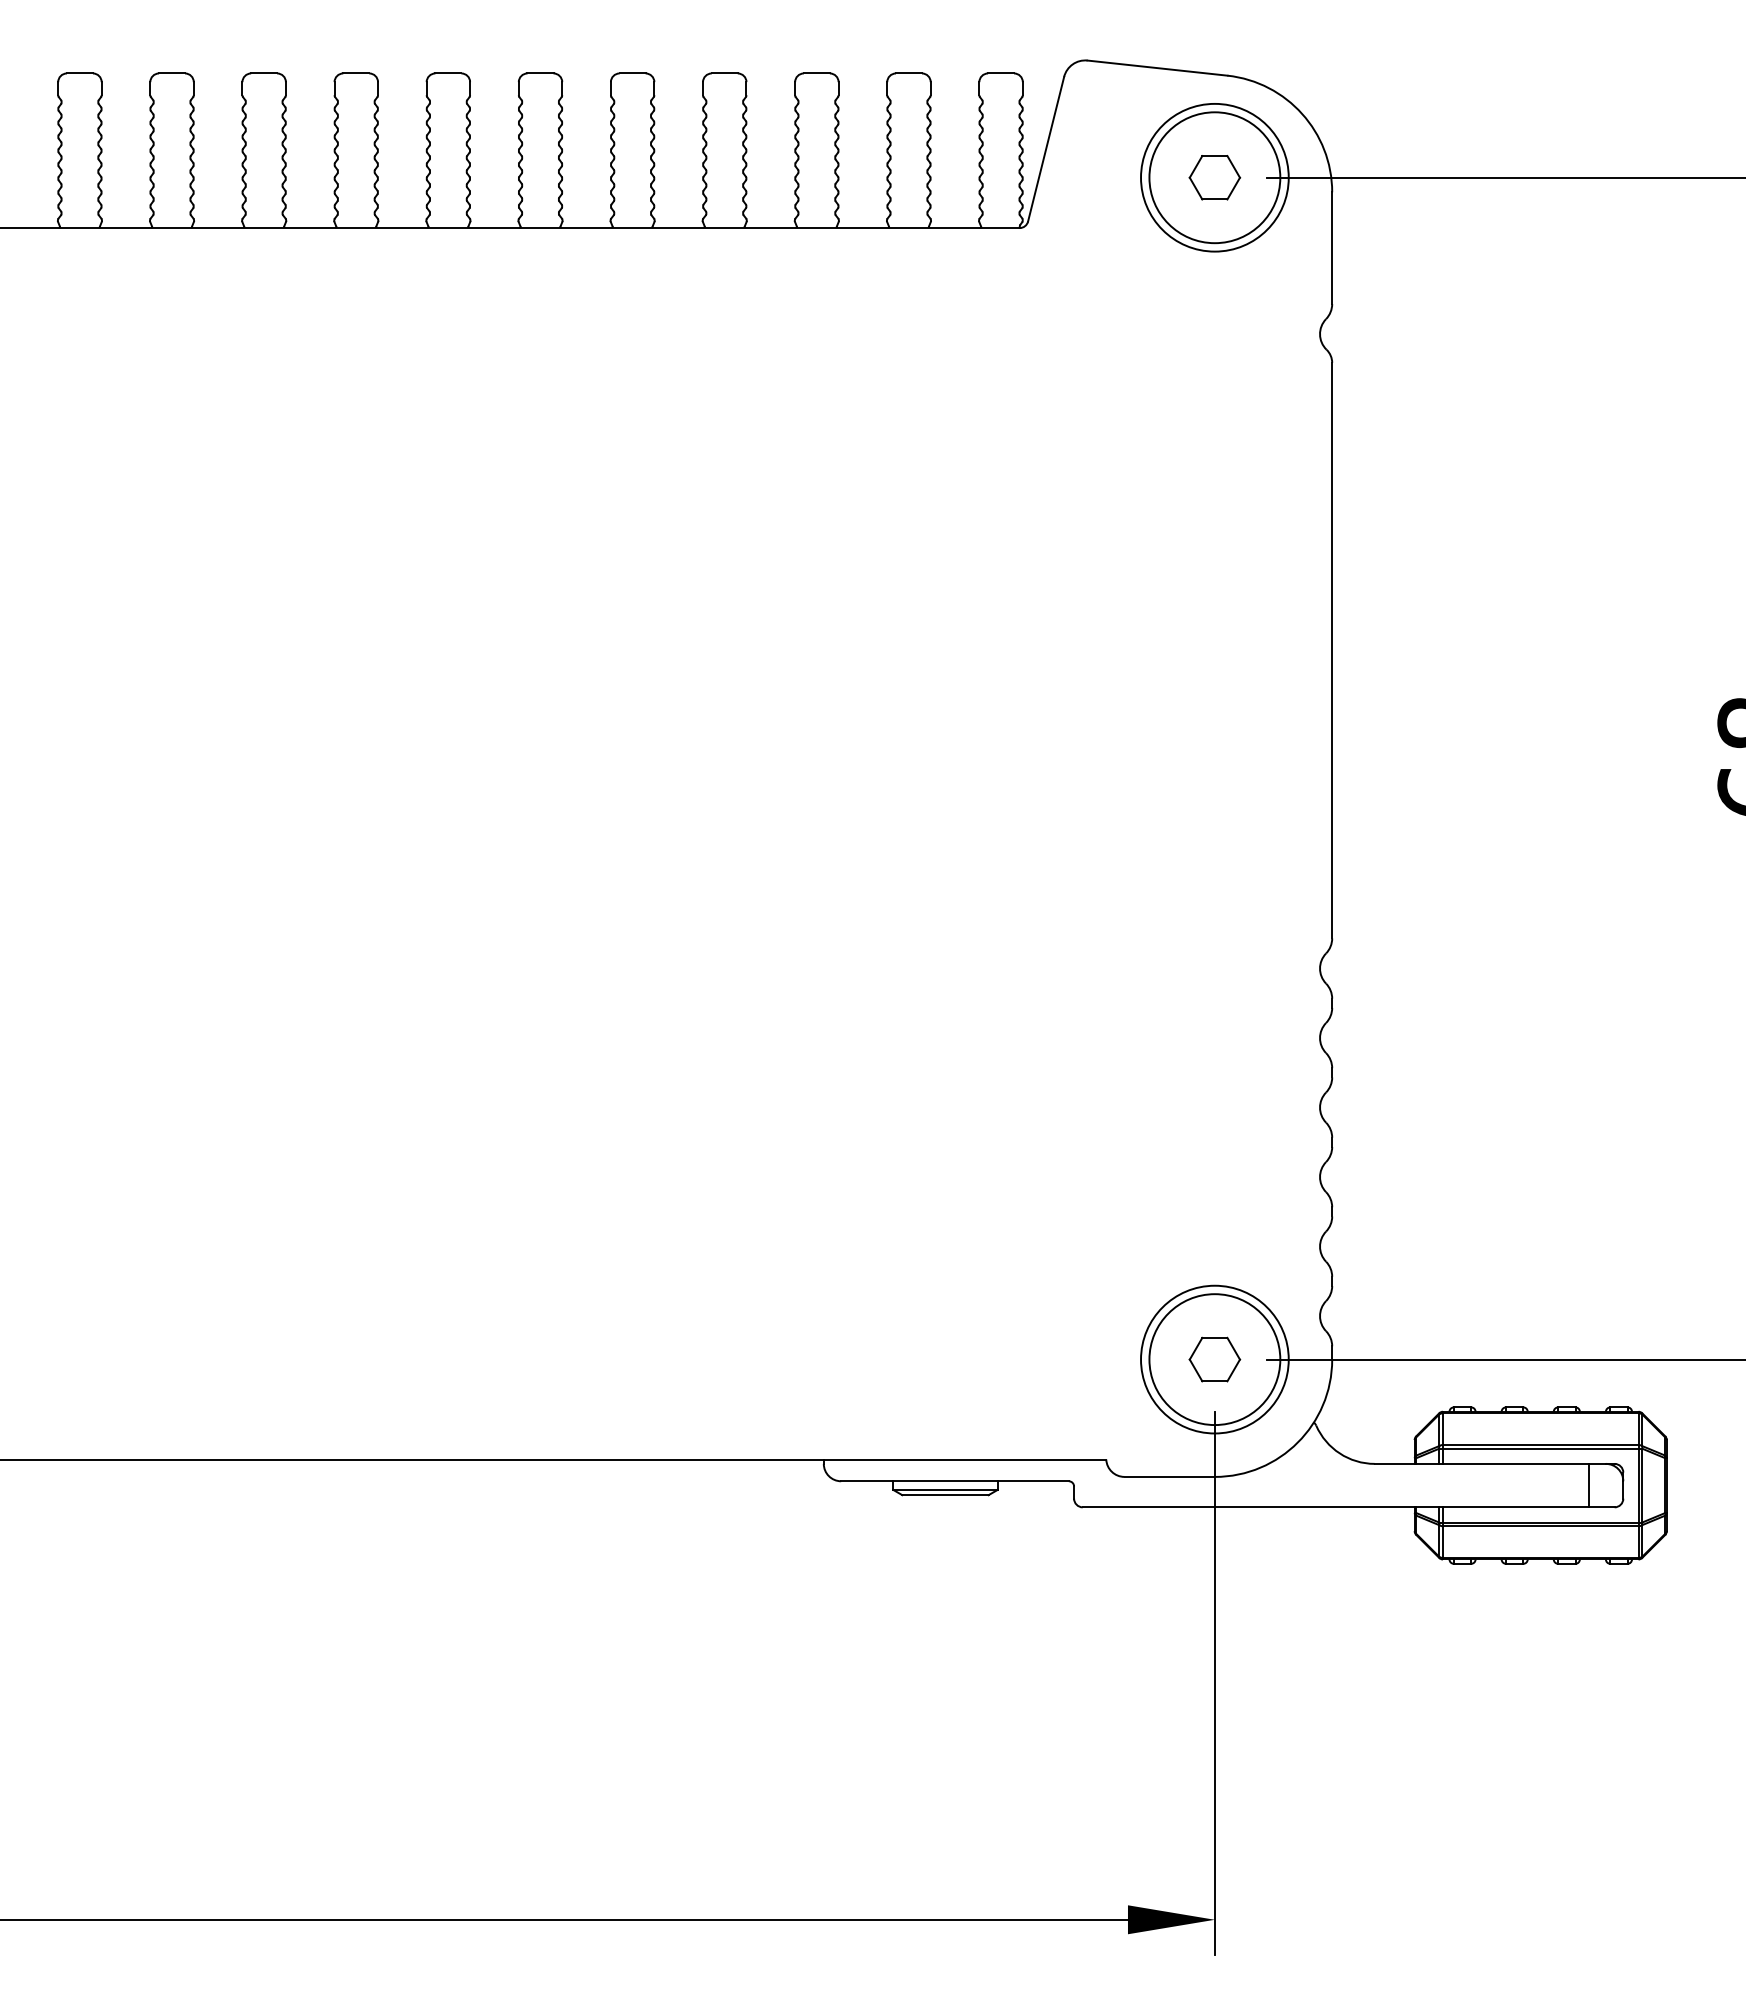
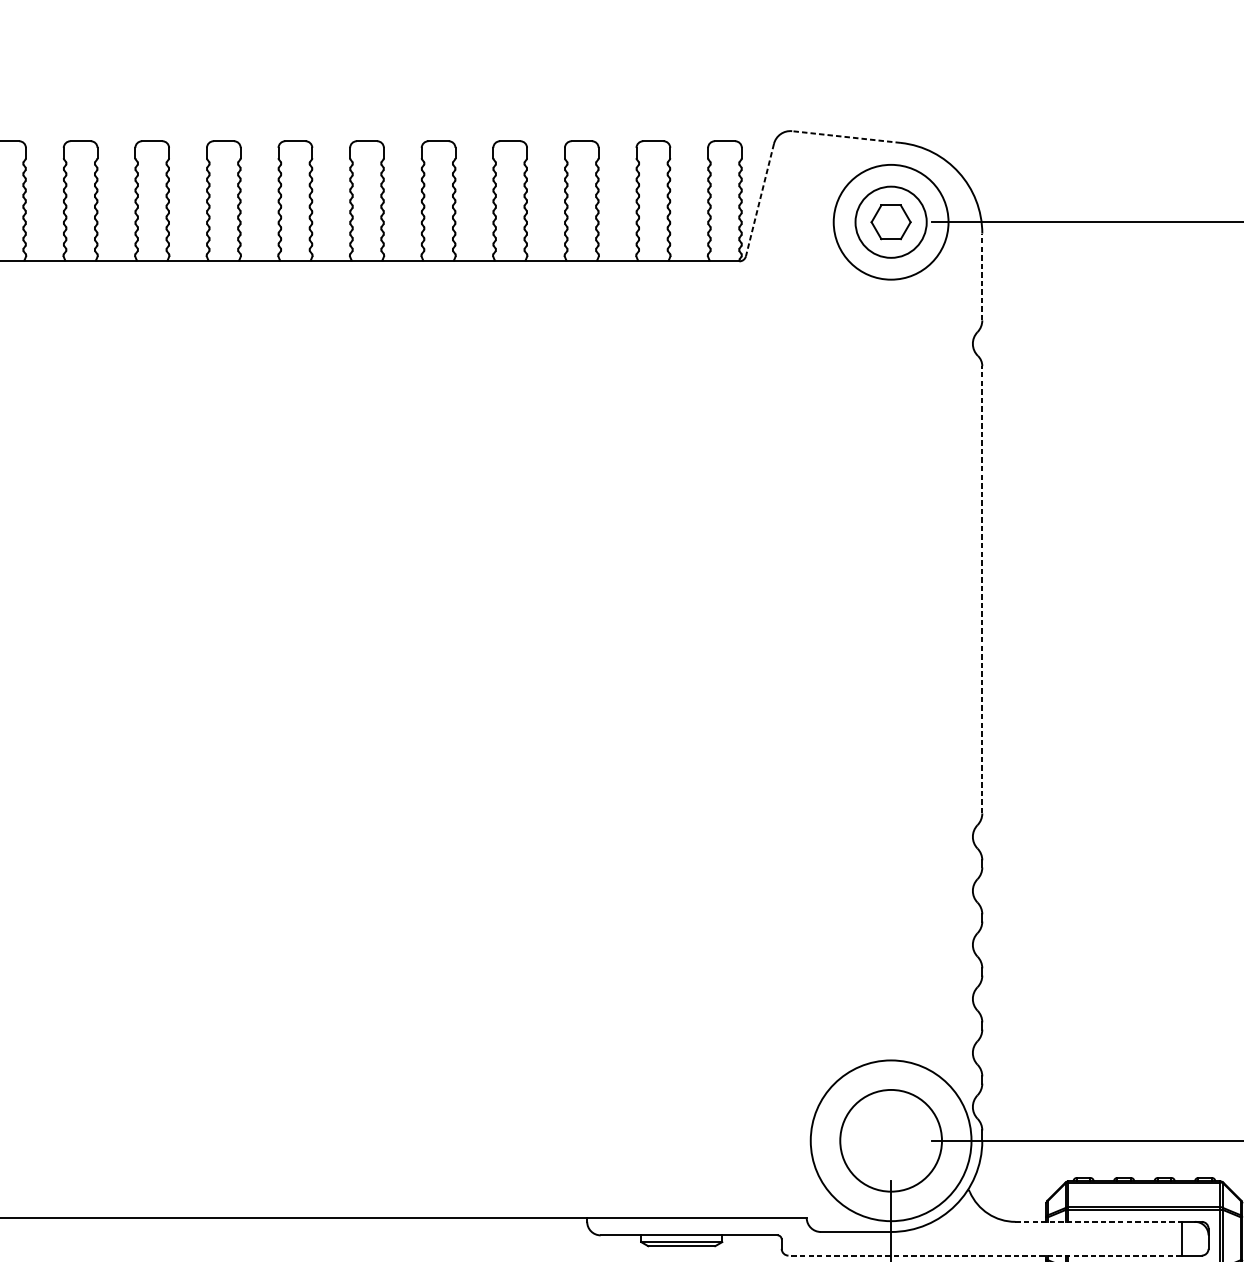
line: (1157, 68) -> (846, 137), solid -> dashed
line: (1046, 149) -> (760, 200), solid -> dashed
circle: (1214, 177) -> (890, 222), size x0.7
line: (1332, 248) -> (982, 277), solid -> dashed
line: (1332, 650) -> (982, 589), solid -> dashed
circle: (1214, 1359) -> (890, 1140), size x1.4
part: (1214, 1359) -> (890, 1140), removed
line: (1481, 1463) -> (1098, 1221), solid -> dashed
line: (1335, 1507) -> (984, 1255), solid -> dashed

